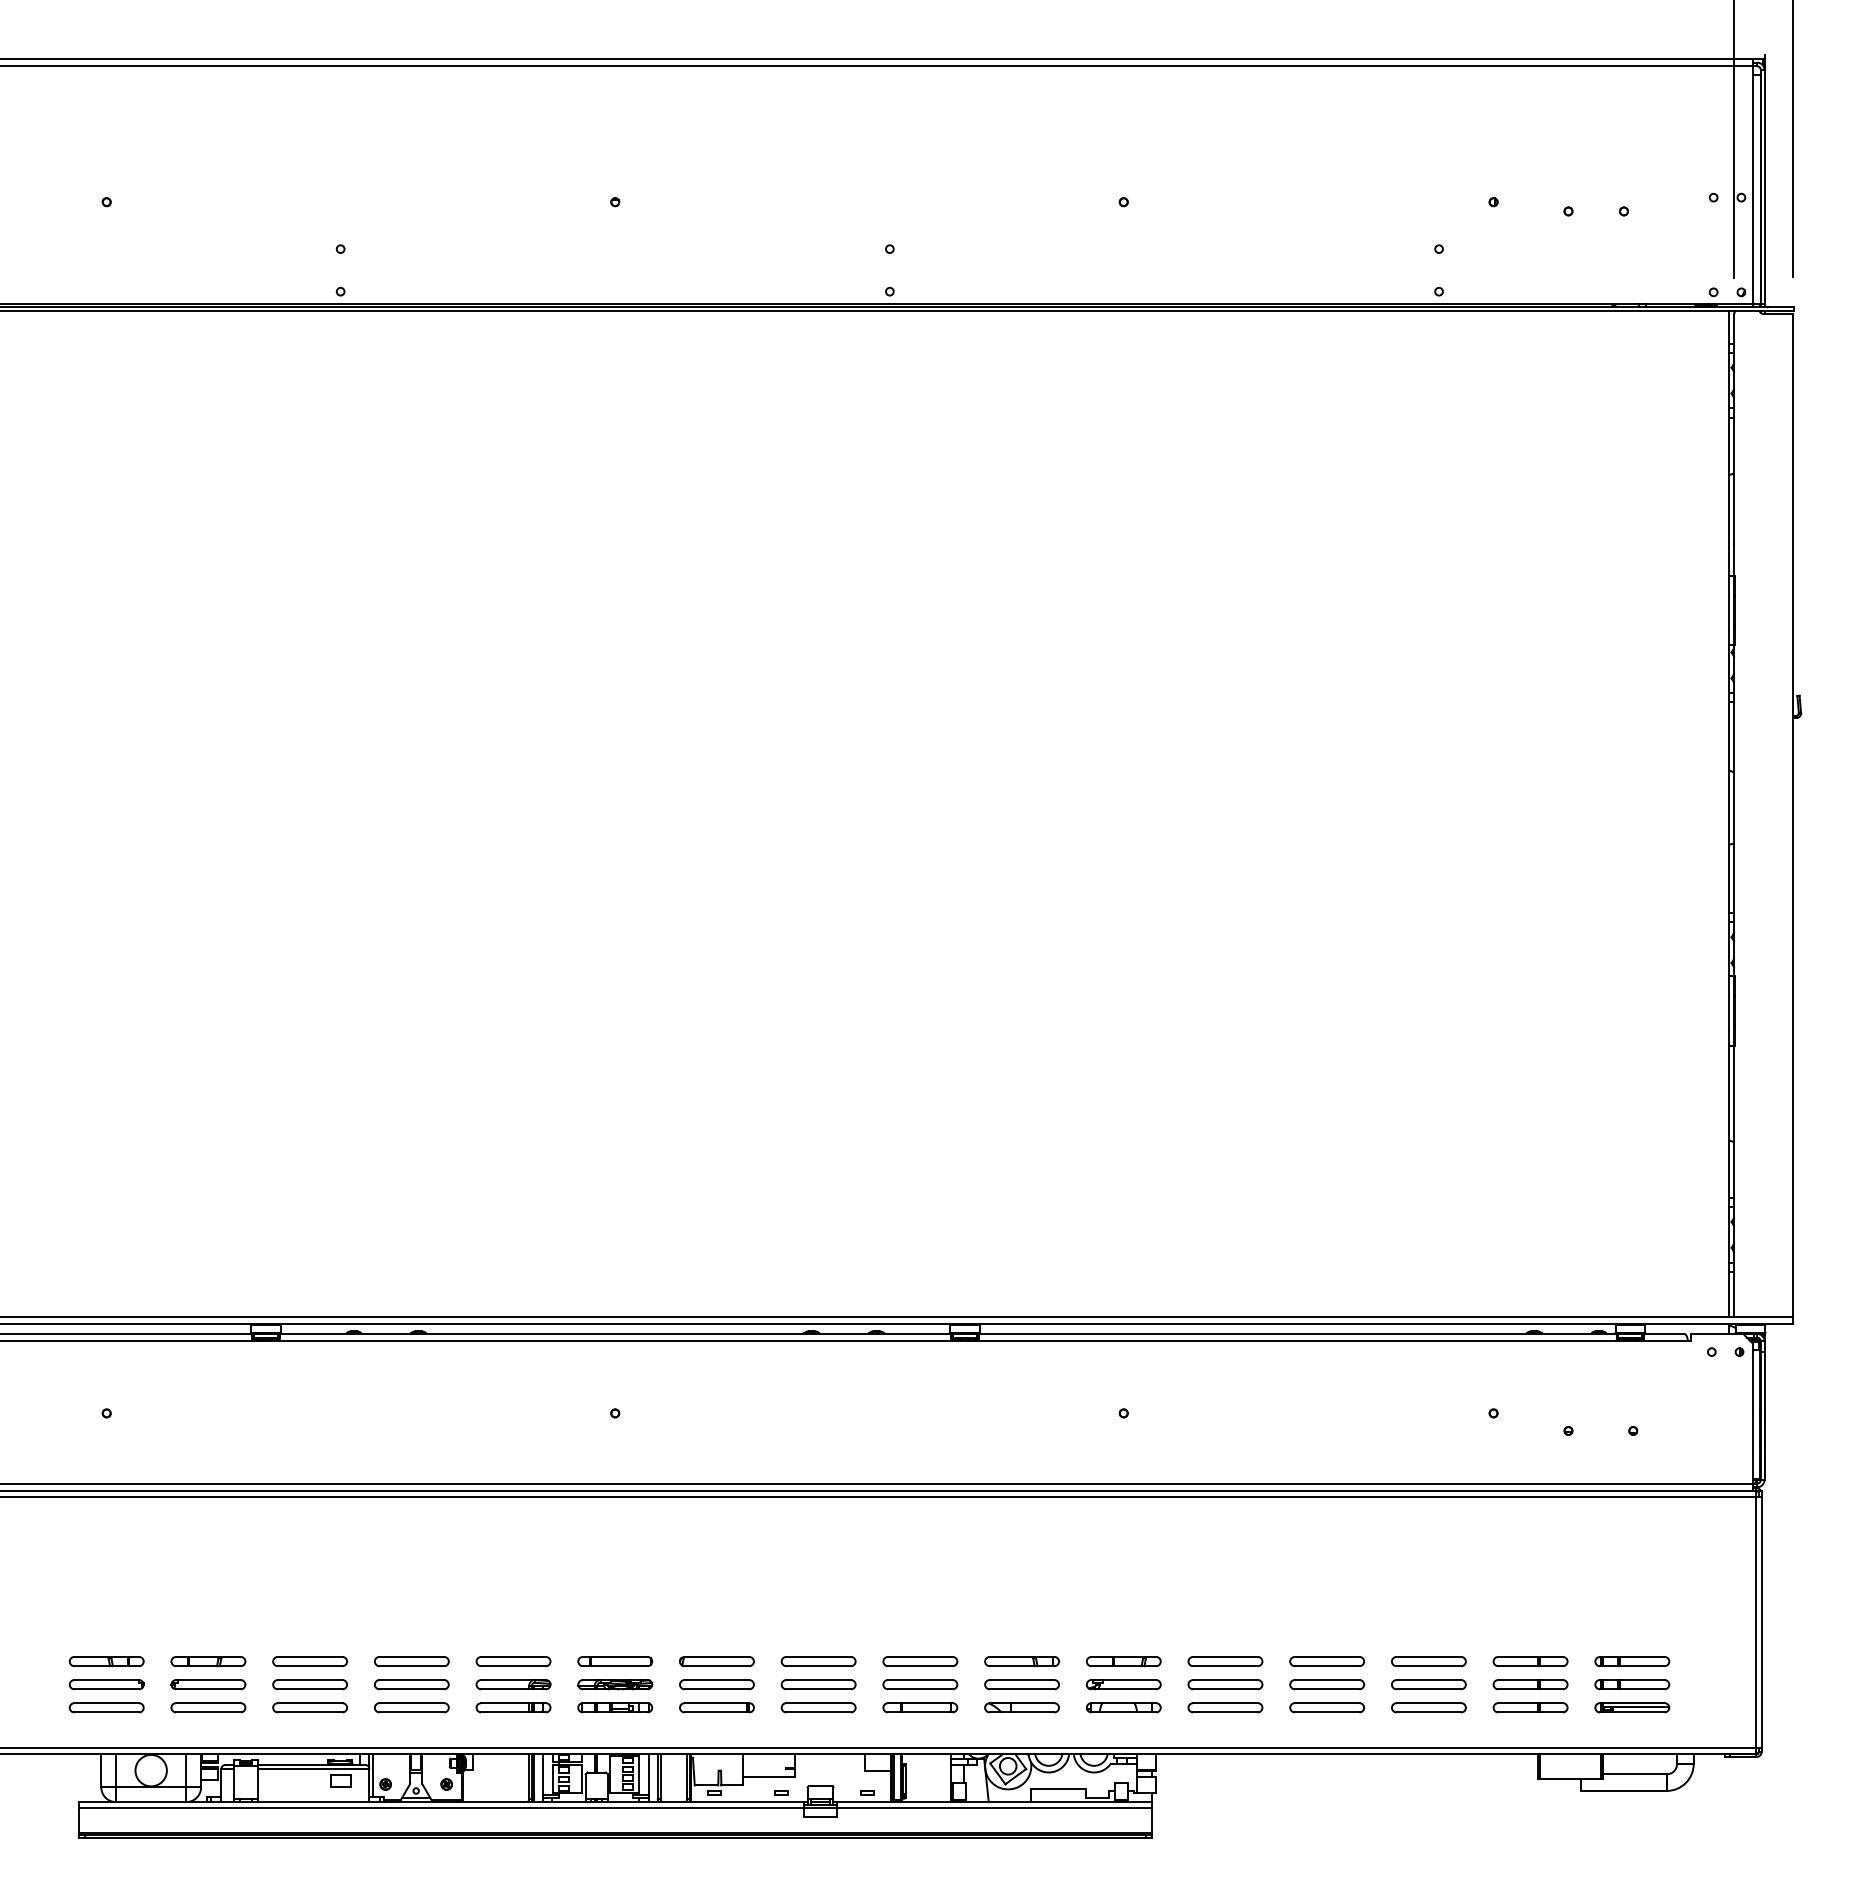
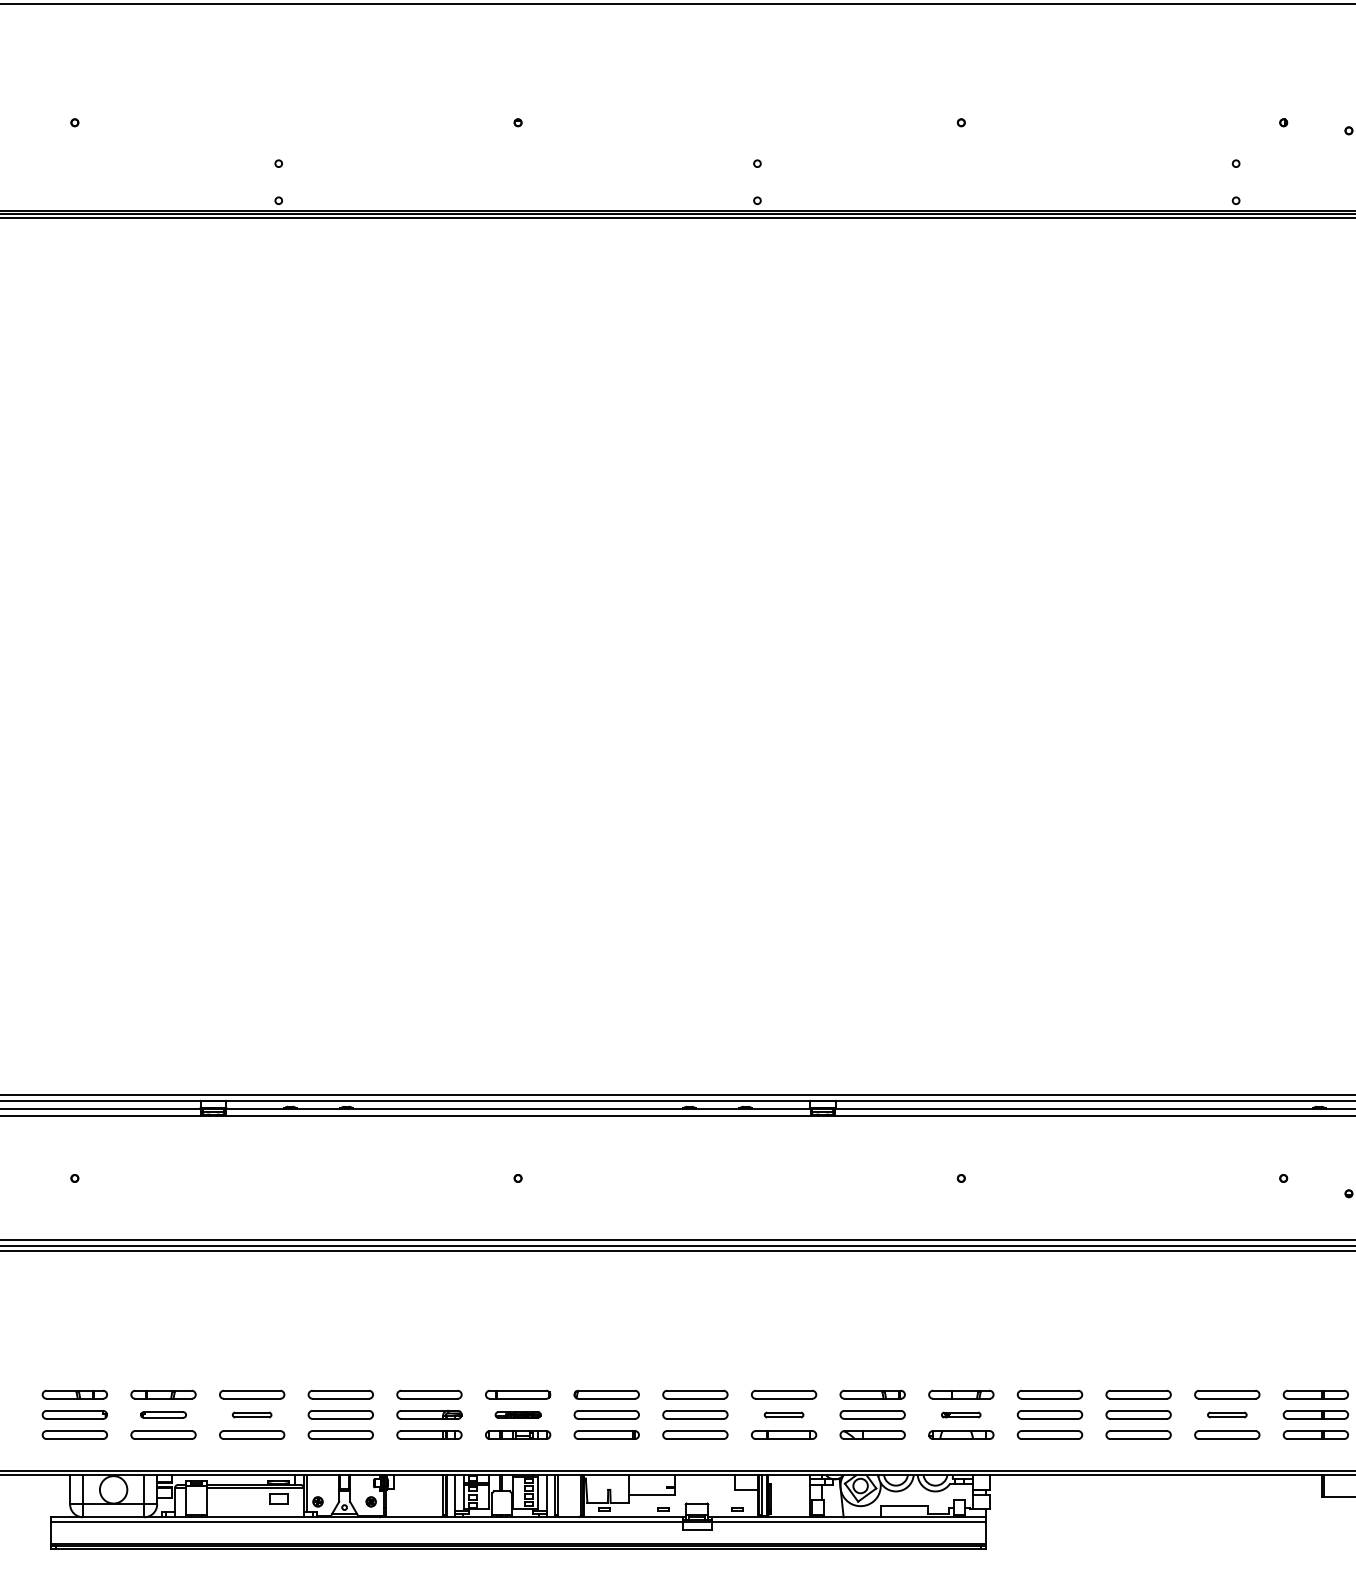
part: (208, 1684) -> (163, 1414), size x0.7
part: (309, 1684) -> (251, 1414), size x0.6
part: (615, 1684) -> (518, 1414), size x0.7
part: (920, 1684) -> (784, 1414), size x0.6
part: (1123, 1684) -> (961, 1414), size x0.6
part: (1428, 1684) -> (1226, 1414), size x0.6

